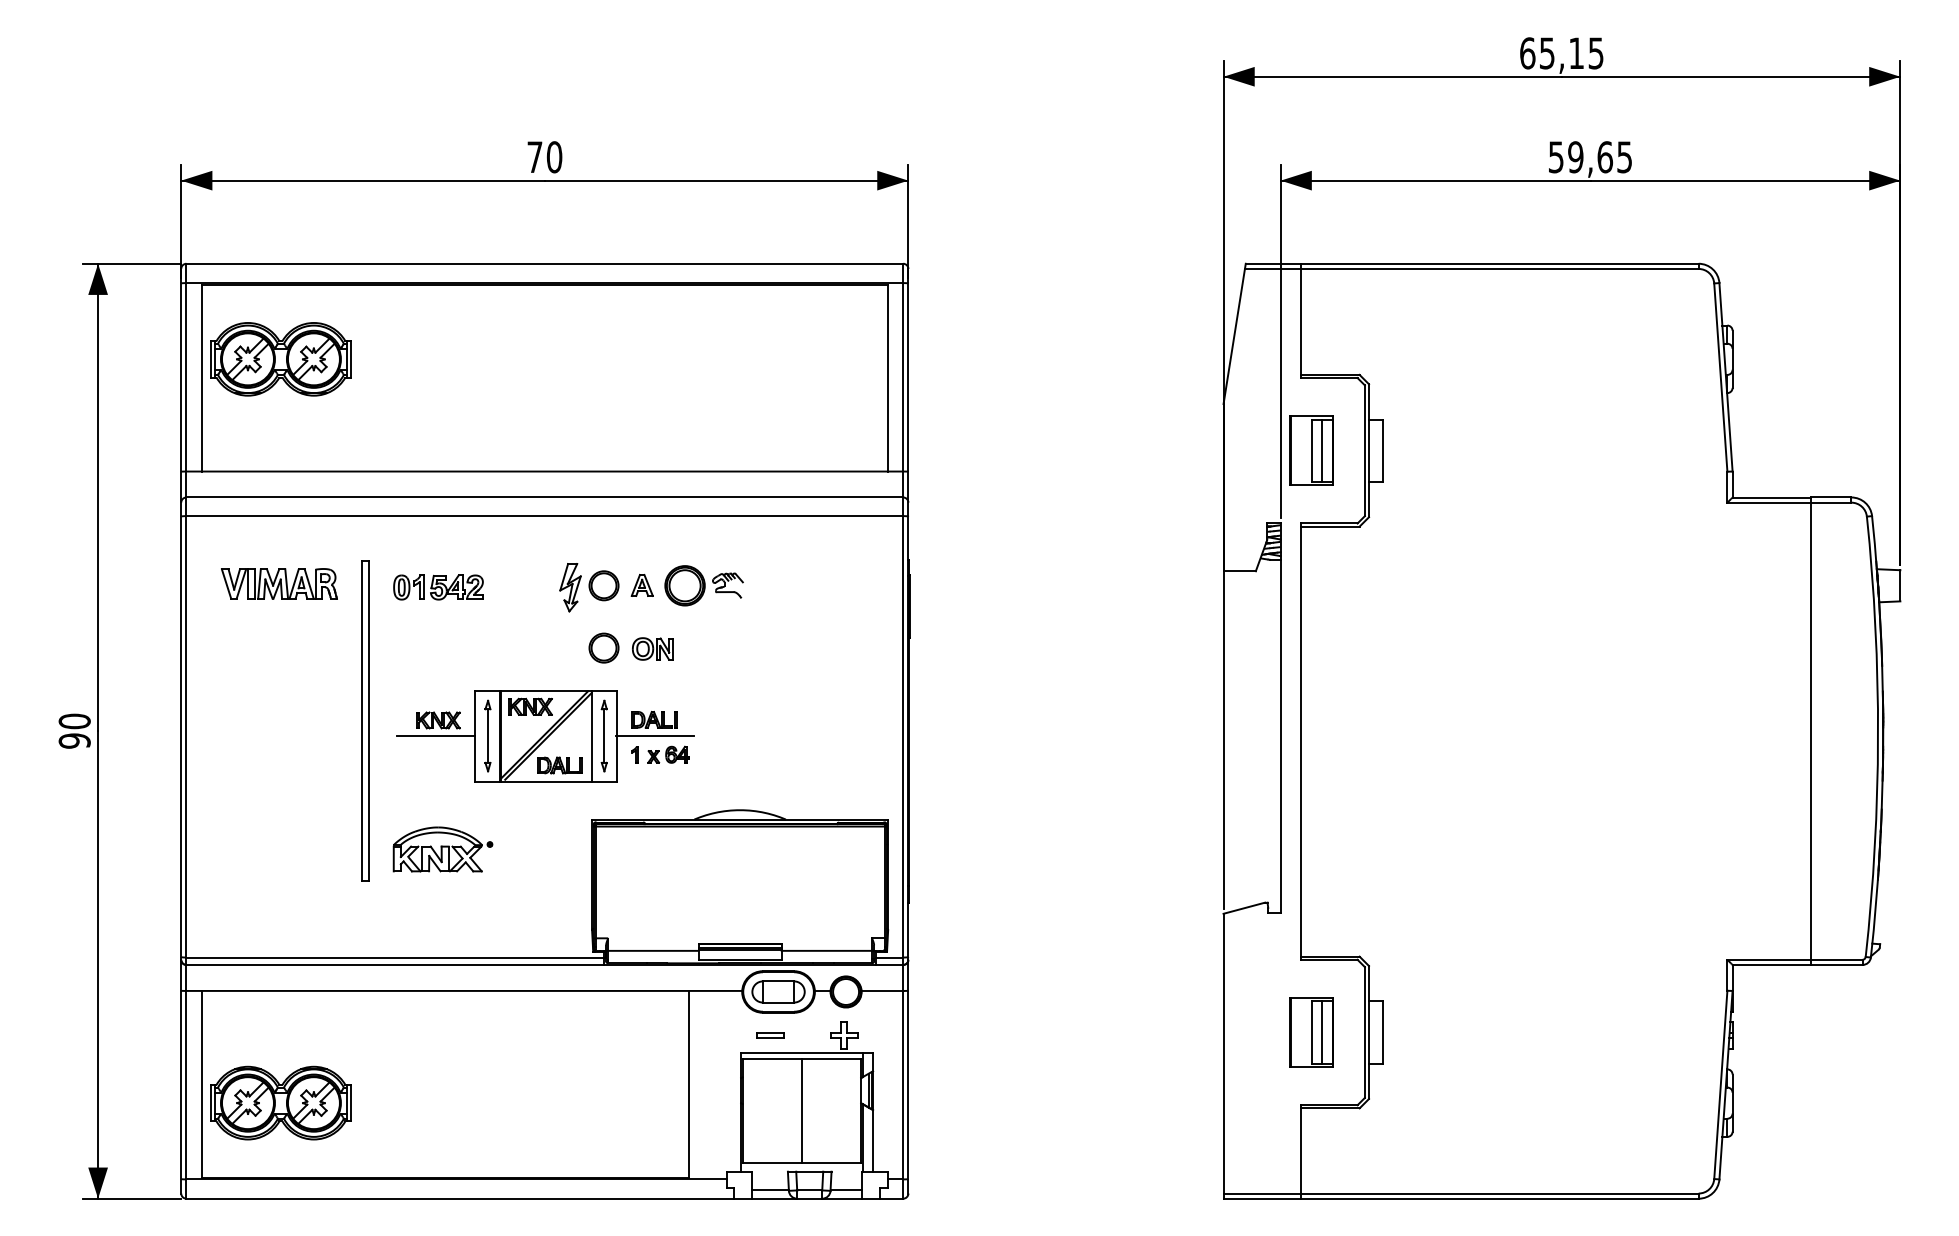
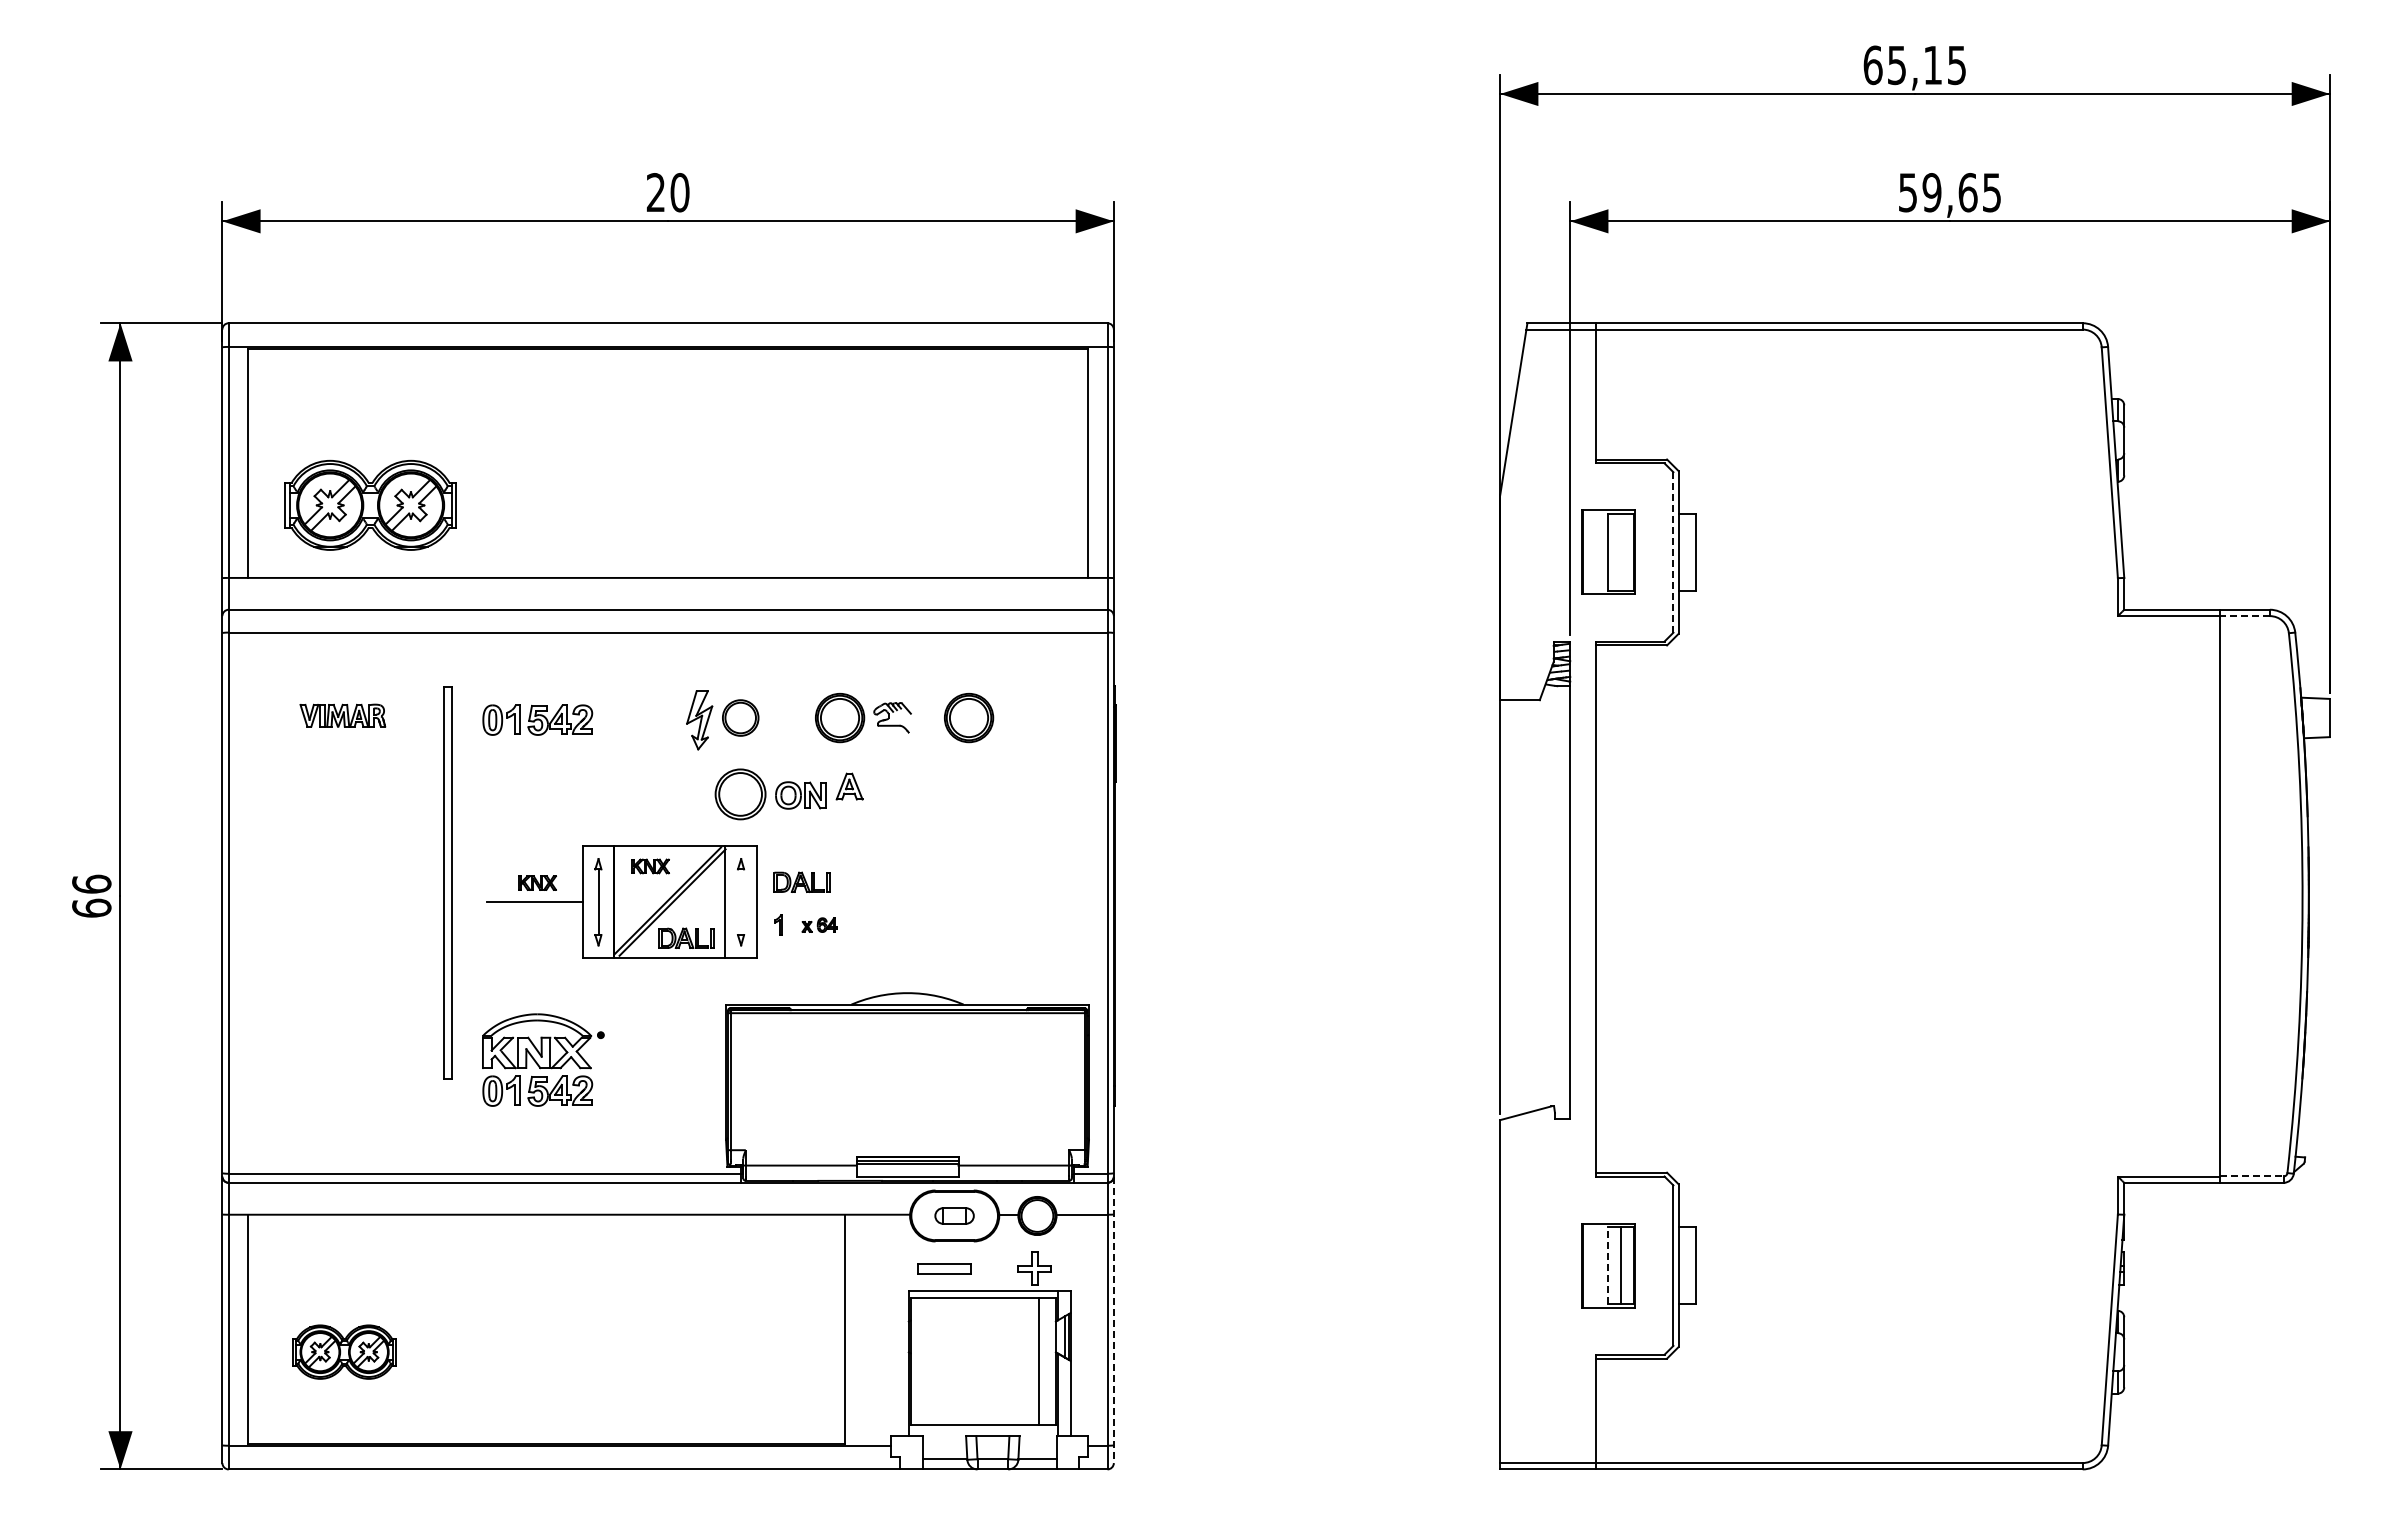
text: (534, 157) -> (655, 192), 70 -> 20
part: (280, 358) -> (370, 504), moved
line: (1364, 449) -> (1673, 551), solid -> dashed
line: (1321, 450) -> (1620, 552), removed
line: (1830, 502) -> (2244, 616), solid -> dashed
part: (279, 583) -> (342, 715), size x0.6
part: (642, 585) -> (849, 786), moved
part: (790, 586) -> (969, 718), added
part: (603, 648) -> (740, 794), size x1.4
part: (530, 706) -> (650, 866), size x0.7
part: (438, 719) -> (537, 882), size x0.7
text: (74, 730) -> (91, 895), 90 -> 66
line: (604, 736) -> (741, 902), removed
line: (654, 736) -> (802, 902), removed
part: (668, 754) -> (819, 924), size x0.7
part: (438, 889) -> (537, 1090), added
line: (1836, 959) -> (2251, 1176), solid -> dashed
part: (778, 991) -> (954, 1215), size x0.6
line: (1311, 1032) -> (1608, 1265), solid -> dashed
part: (770, 1034) -> (944, 1268), size x1.6
line: (908, 1077) -> (1113, 1320), solid -> dashed
part: (280, 1102) -> (344, 1351), size x0.6
line: (802, 1110) -> (1039, 1361), moved

